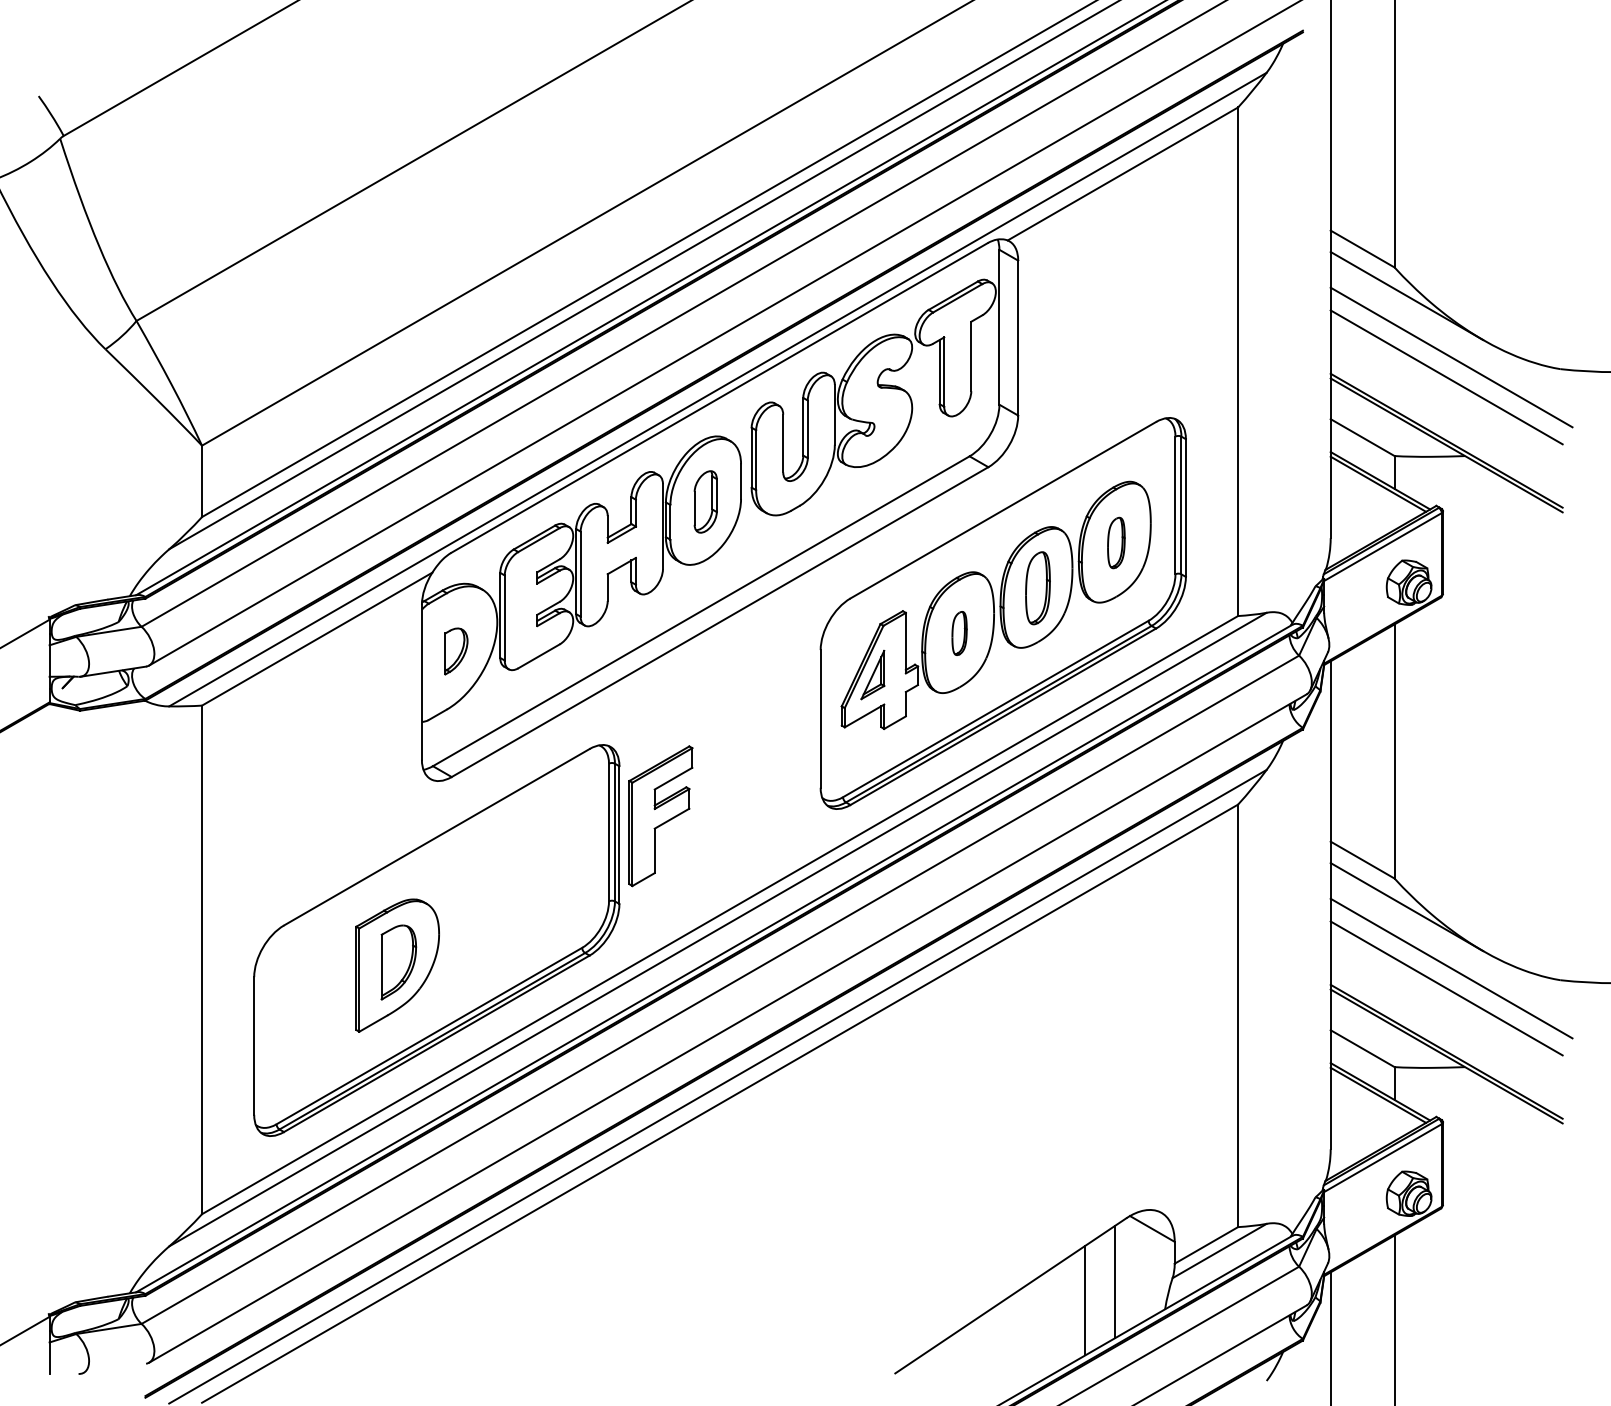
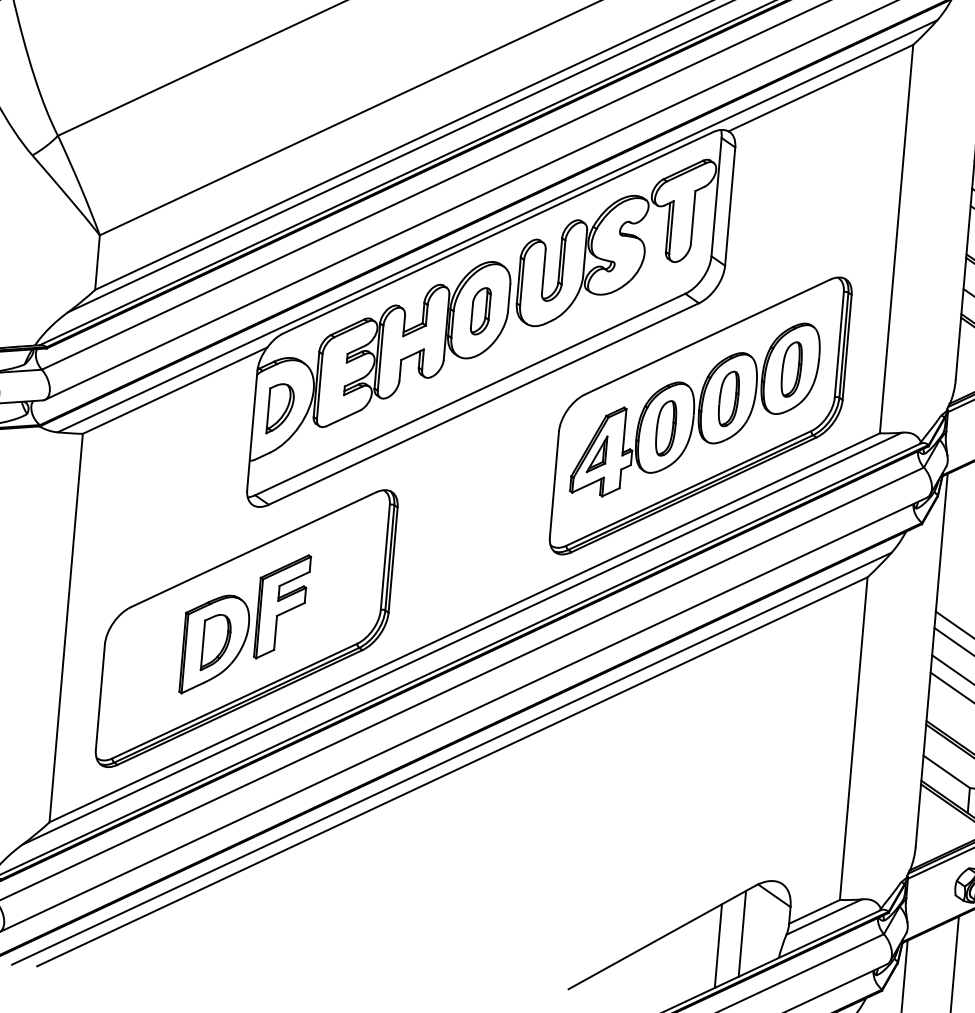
part: (1116, 542) -> (791, 369), size x1.43
part: (959, 633) -> (666, 428), size x1.67
part: (456, 651) -> (280, 409), size x1.43
part: (660, 816) -> (282, 607), moved

